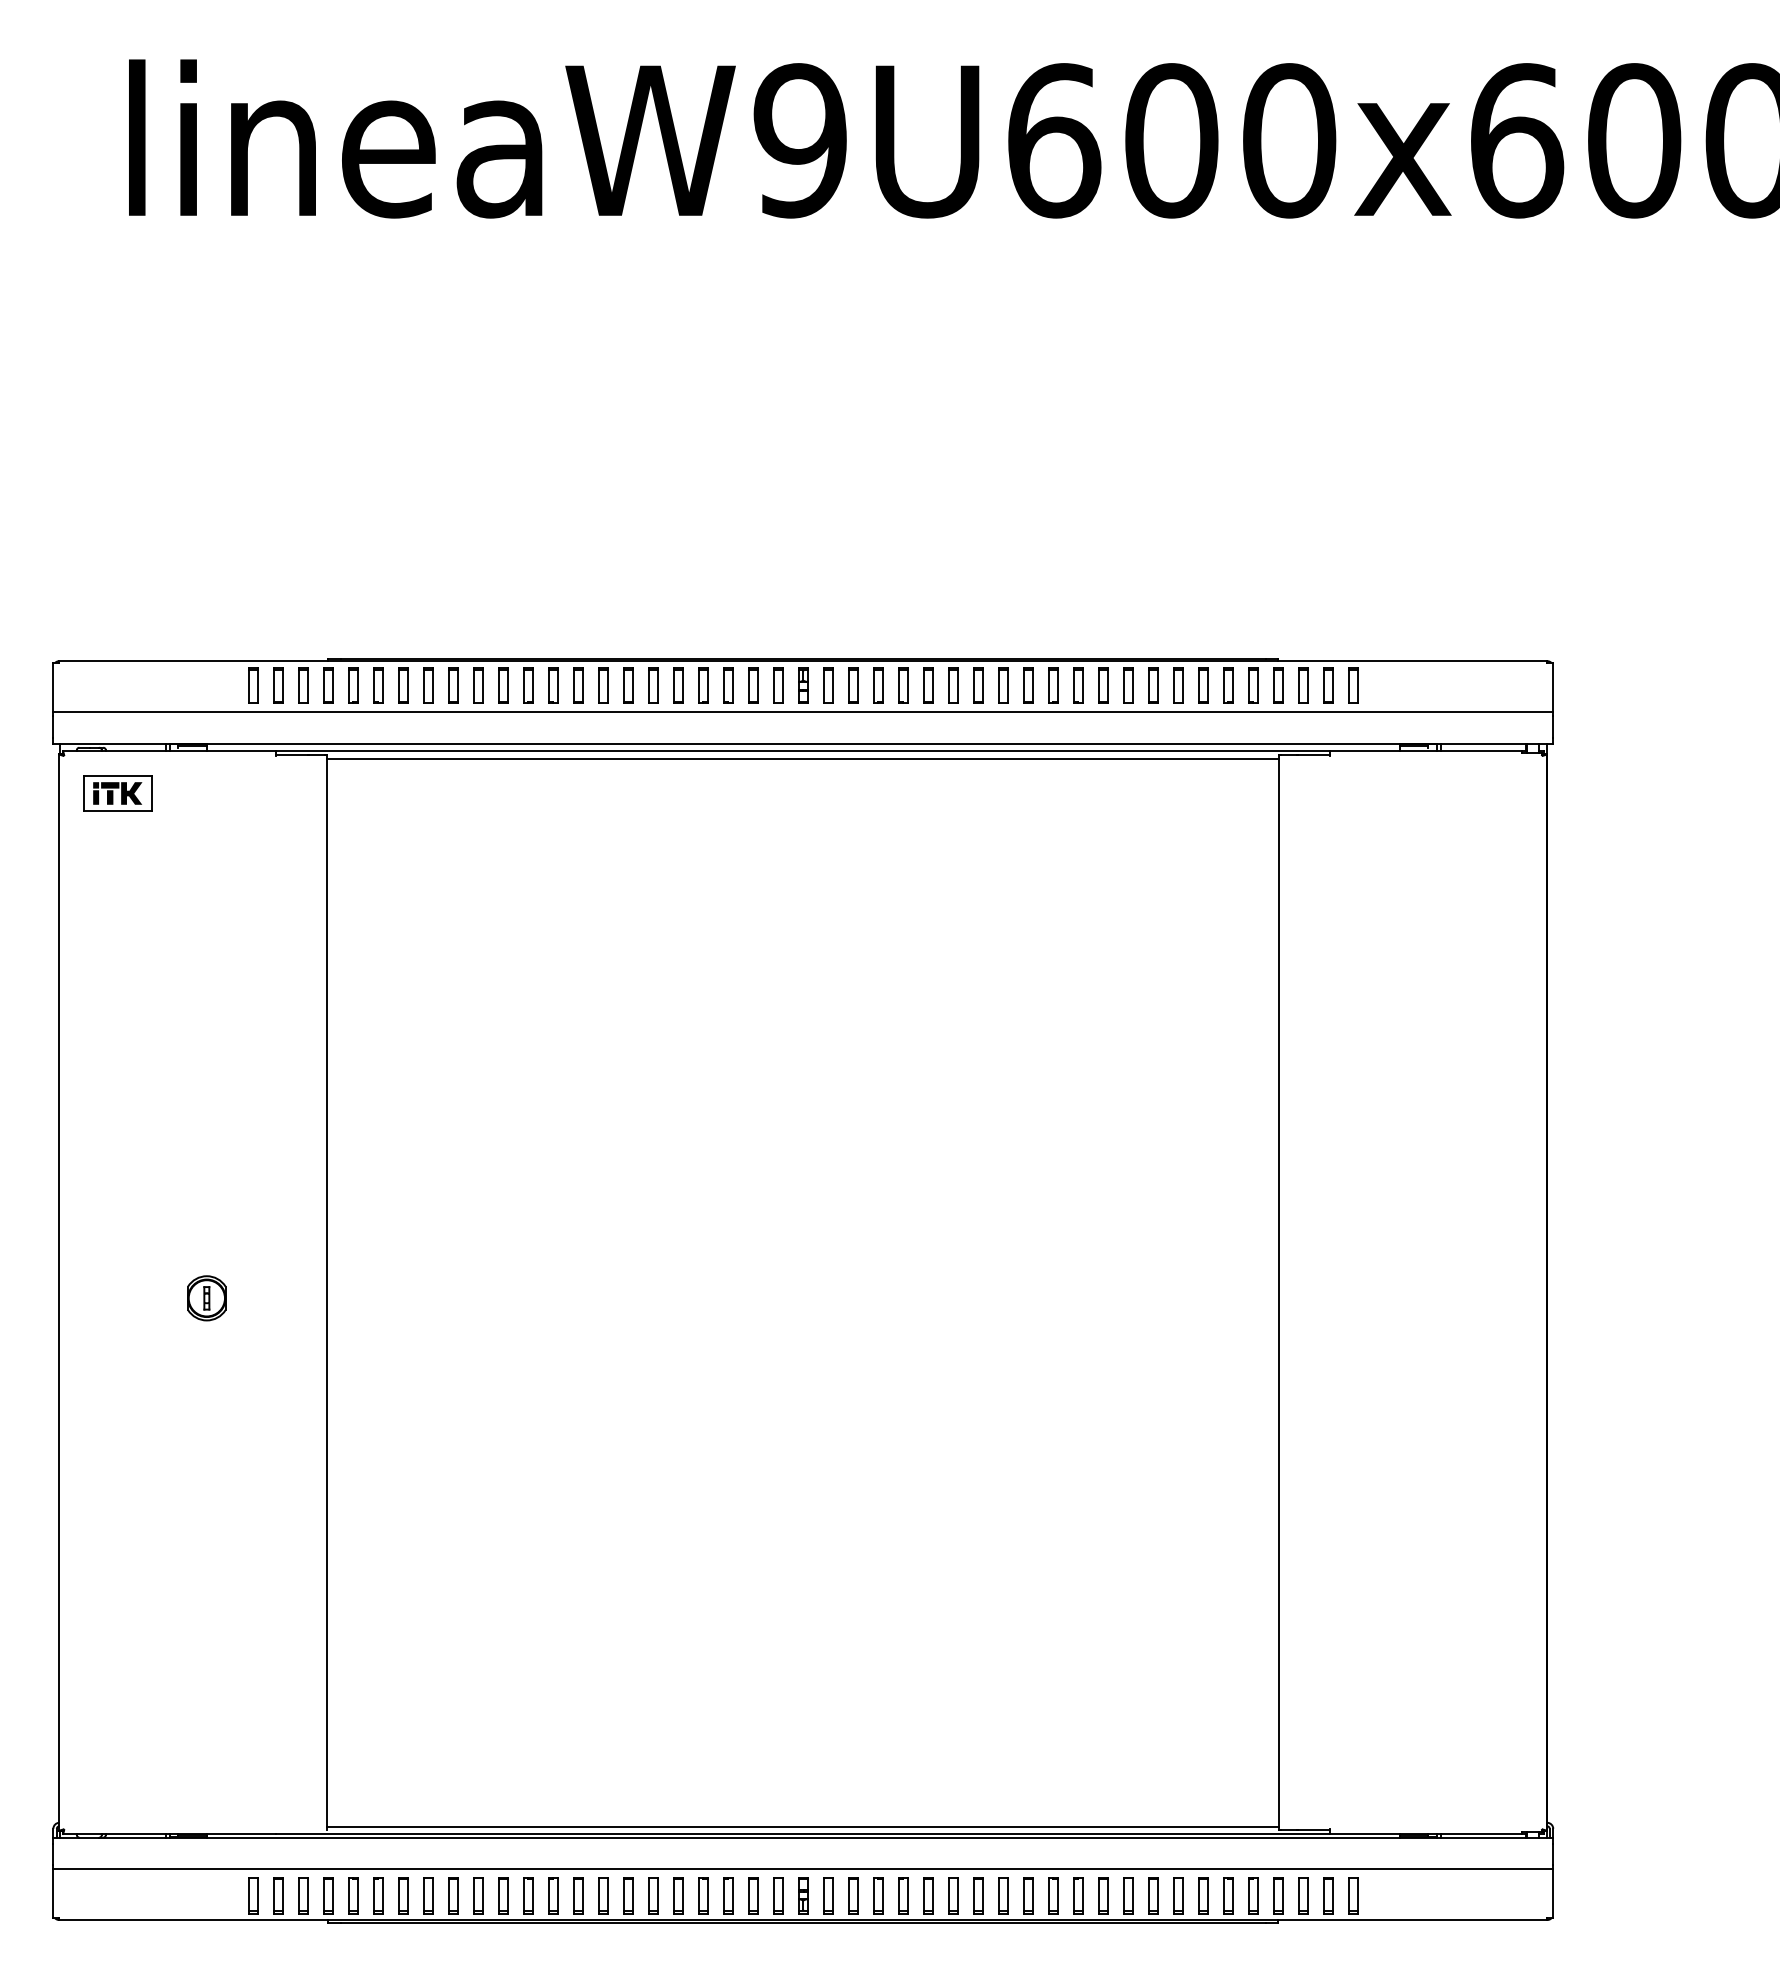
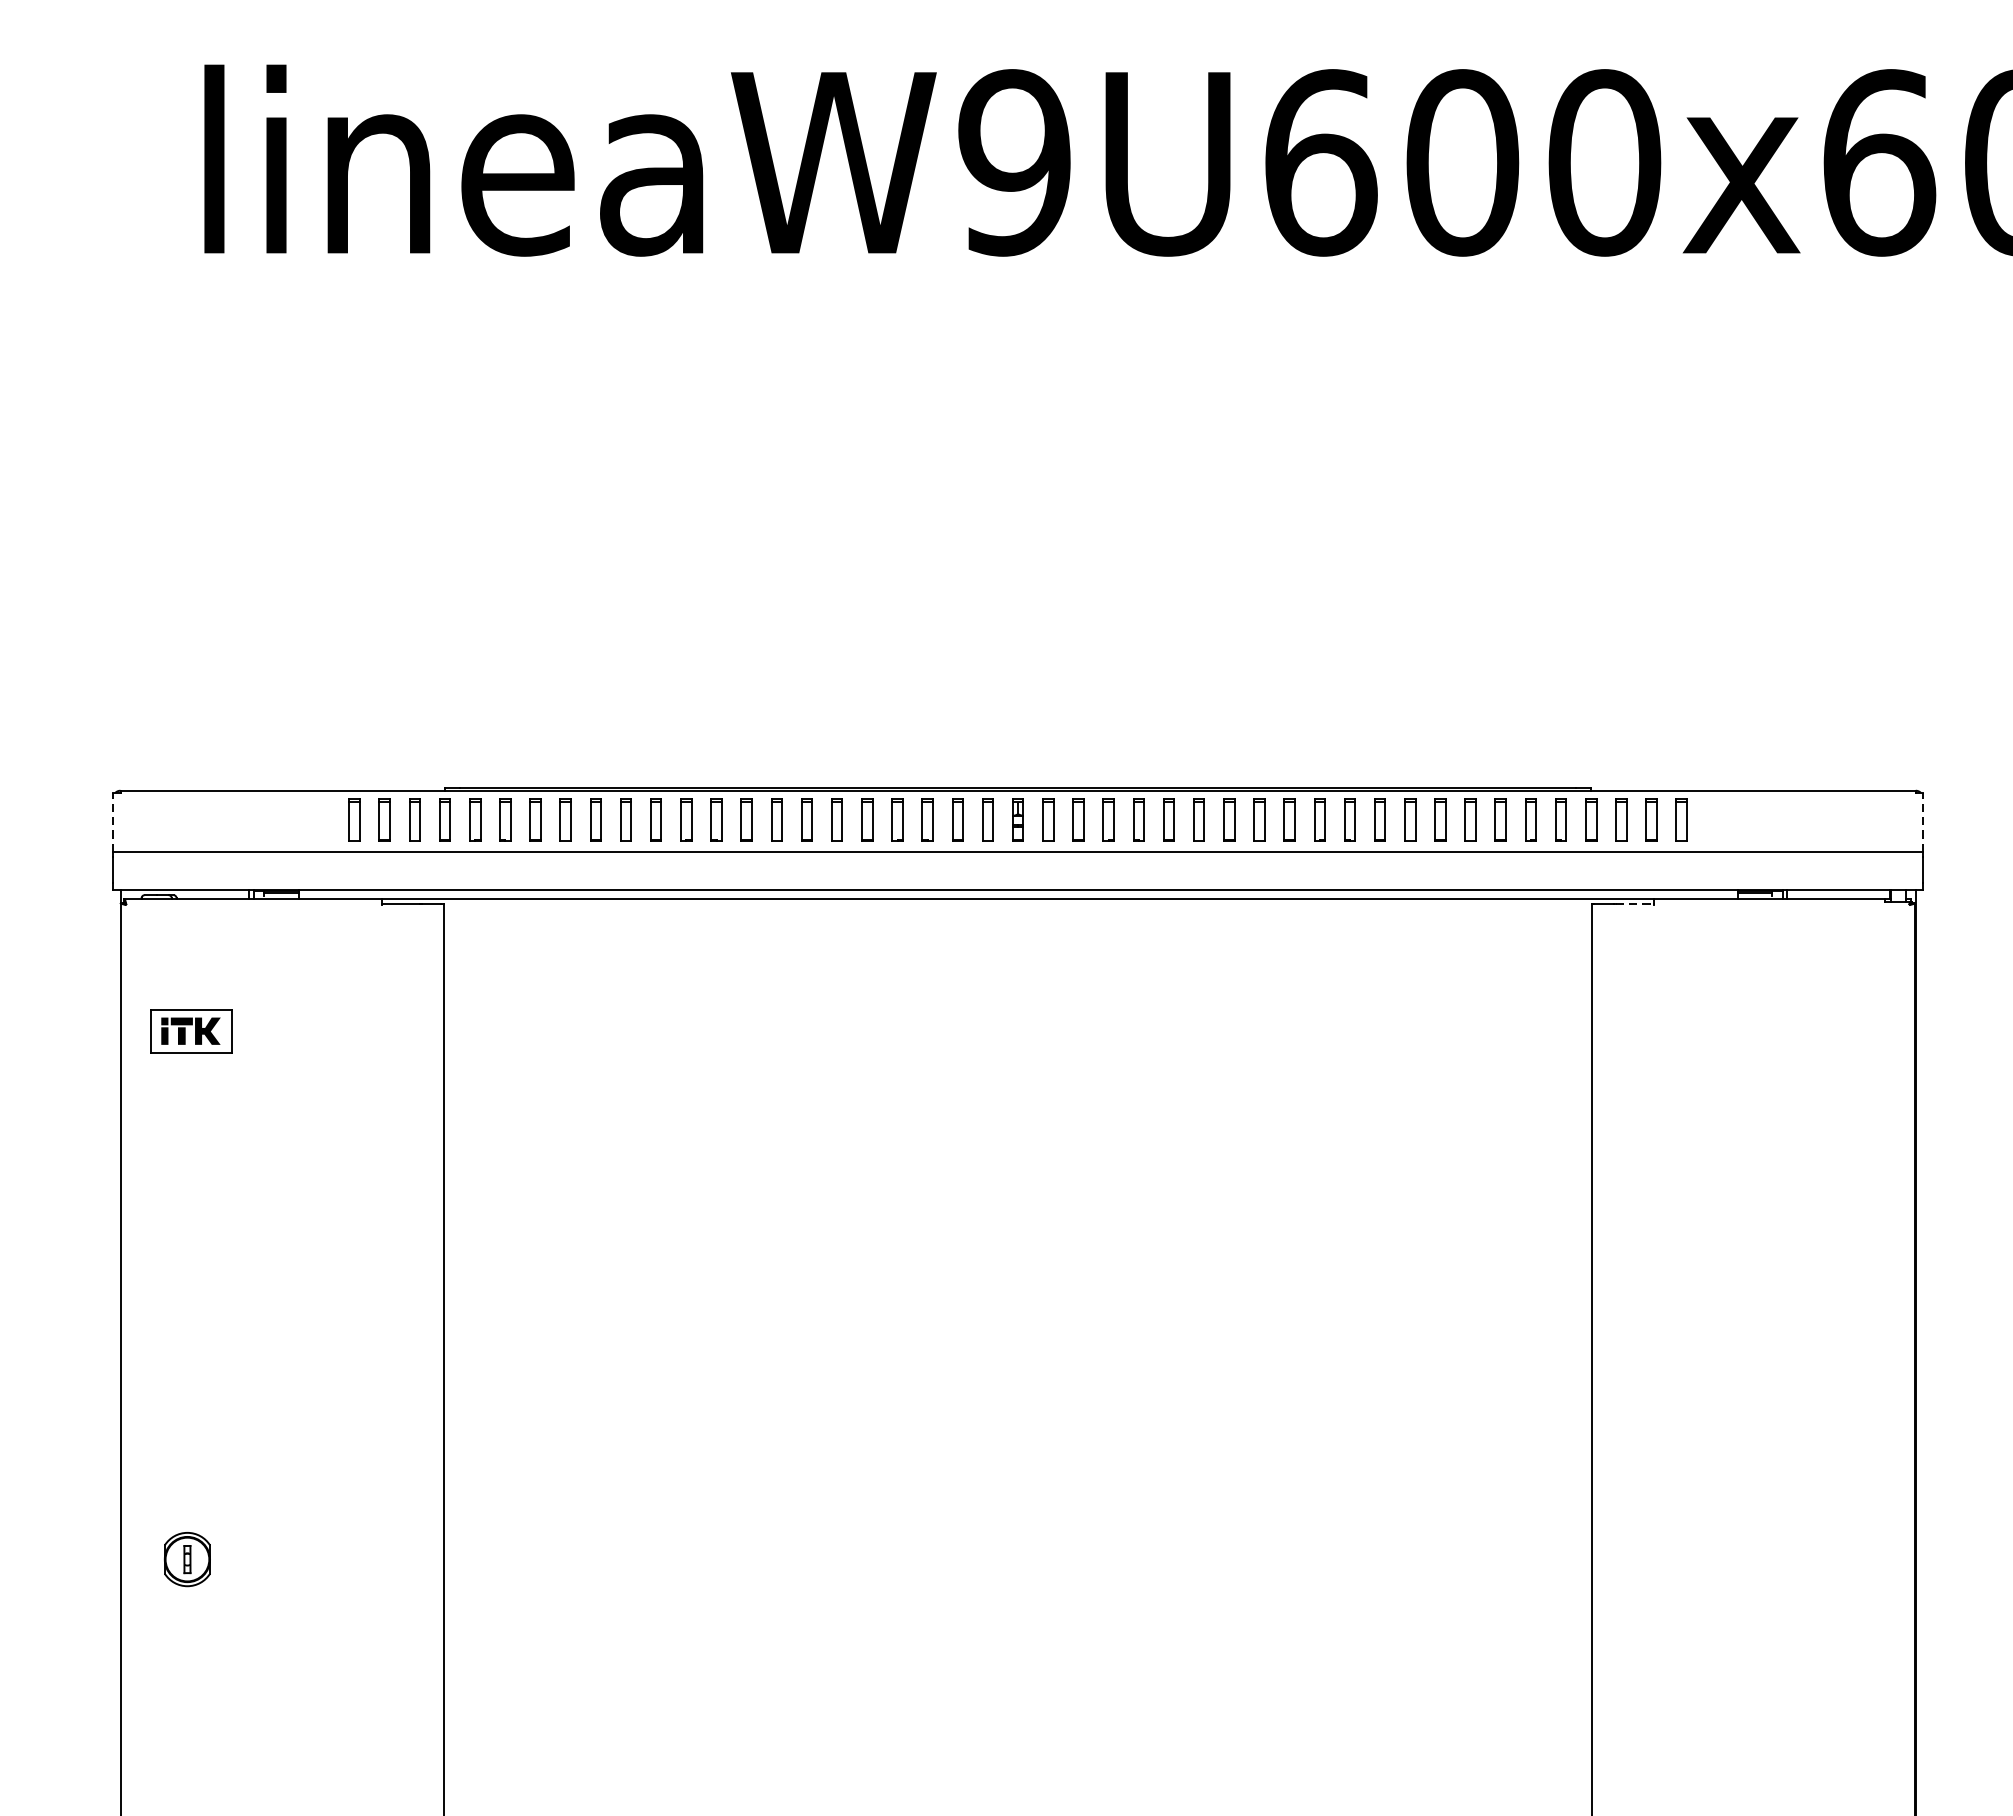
line: (53, 686) -> (113, 821), solid -> dashed
line: (1553, 686) -> (1923, 821), solid -> dashed
line: (1314, 755) -> (1634, 904), solid -> dashed
line: (802, 758) -> (1017, 908), removed
part: (117, 793) -> (190, 1031), moved
part: (206, 1298) -> (187, 1559), moved

